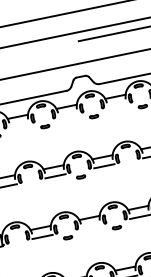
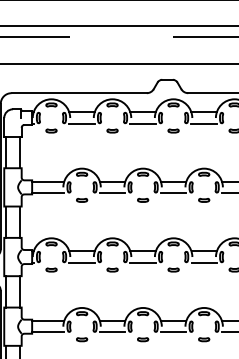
line: (116, 105) -> (203, 123), added
line: (68, 115) -> (142, 123), added
line: (19, 125) -> (81, 123), added
part: (130, 166) -> (204, 199), added
part: (32, 187) -> (82, 200), added
line: (90, 226) -> (142, 262), added
part: (19, 247) -> (51, 269), added

